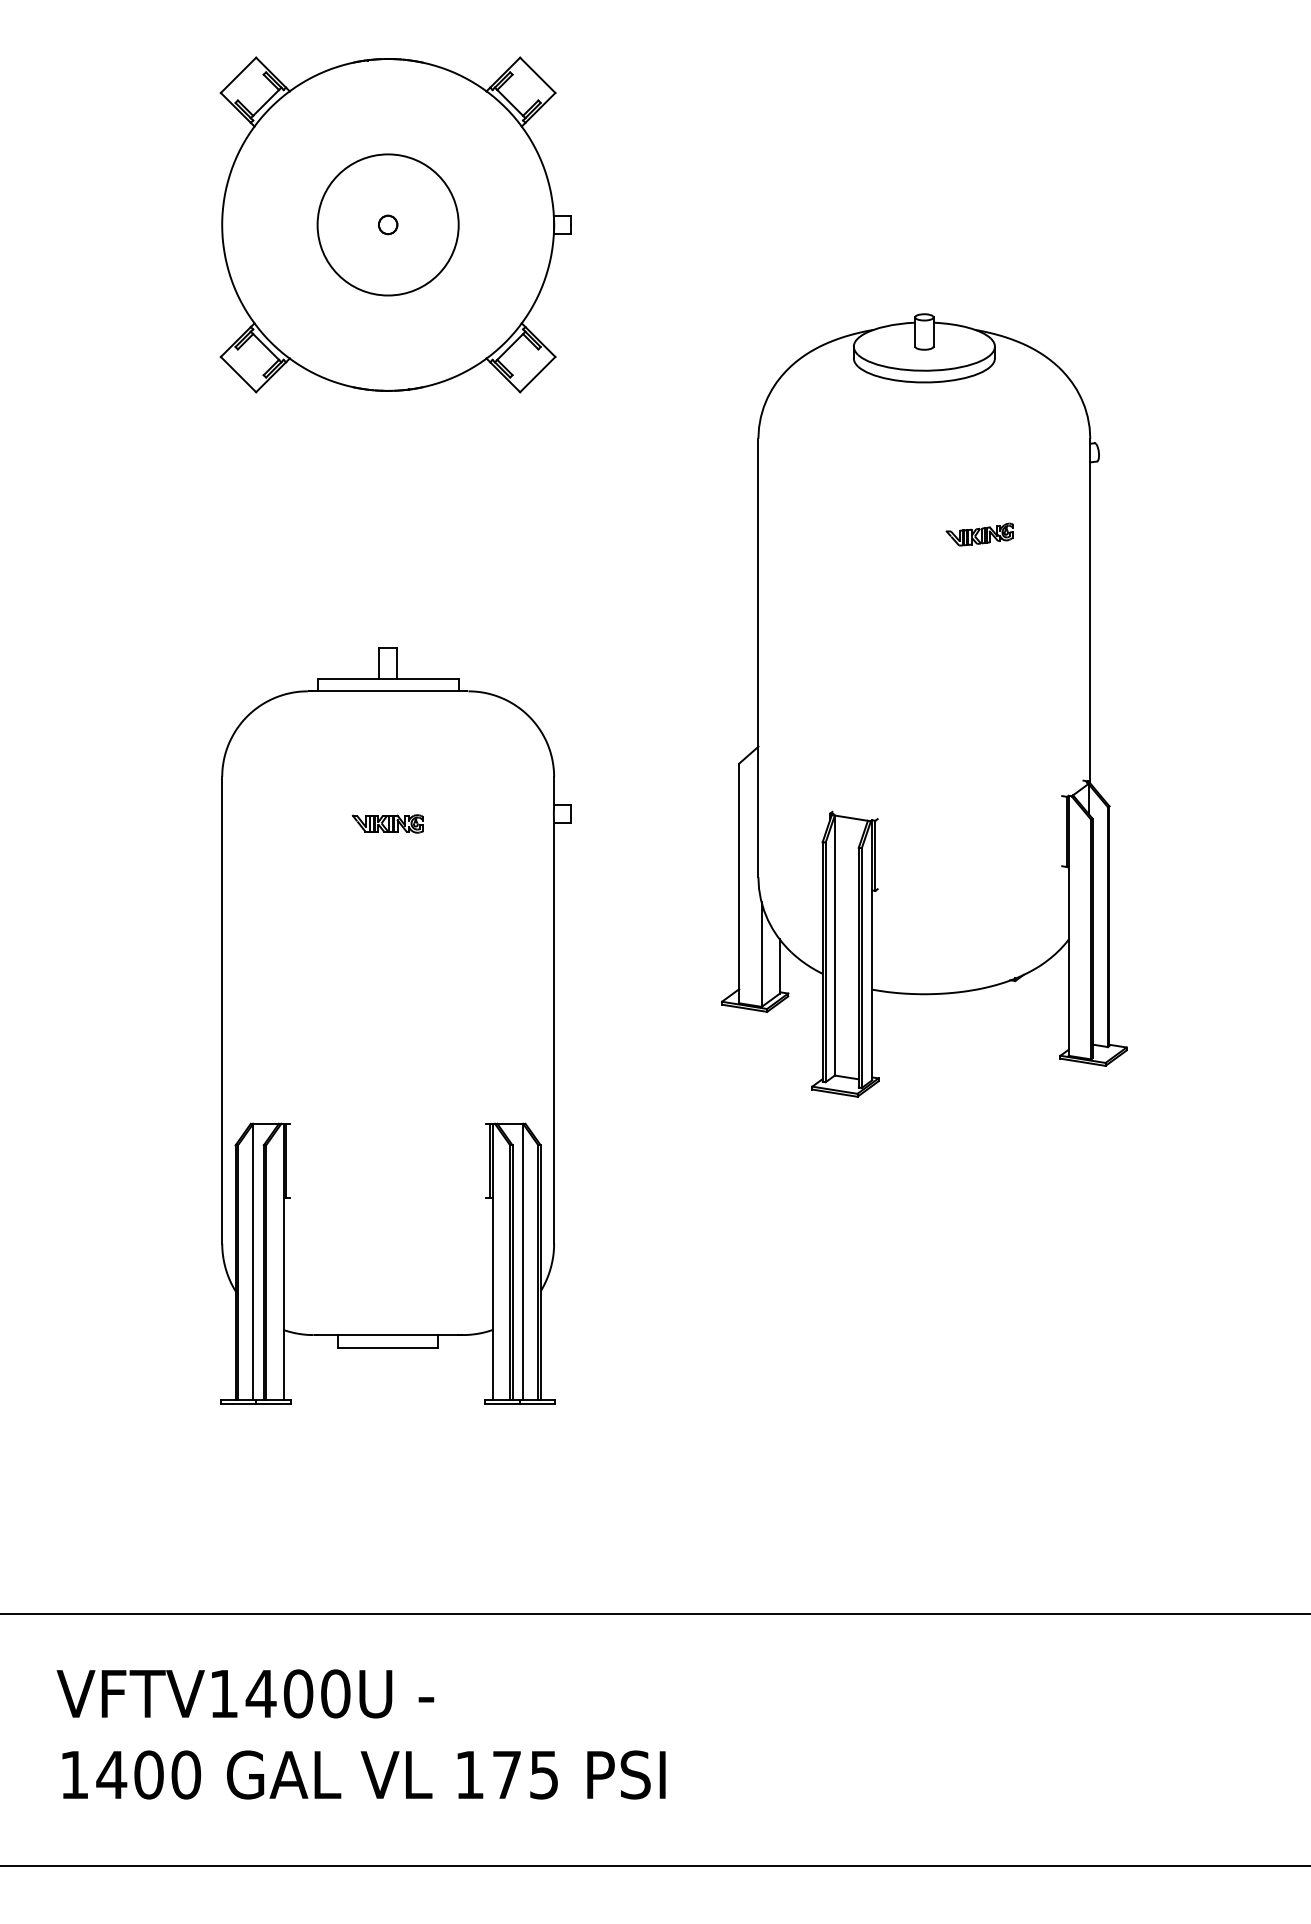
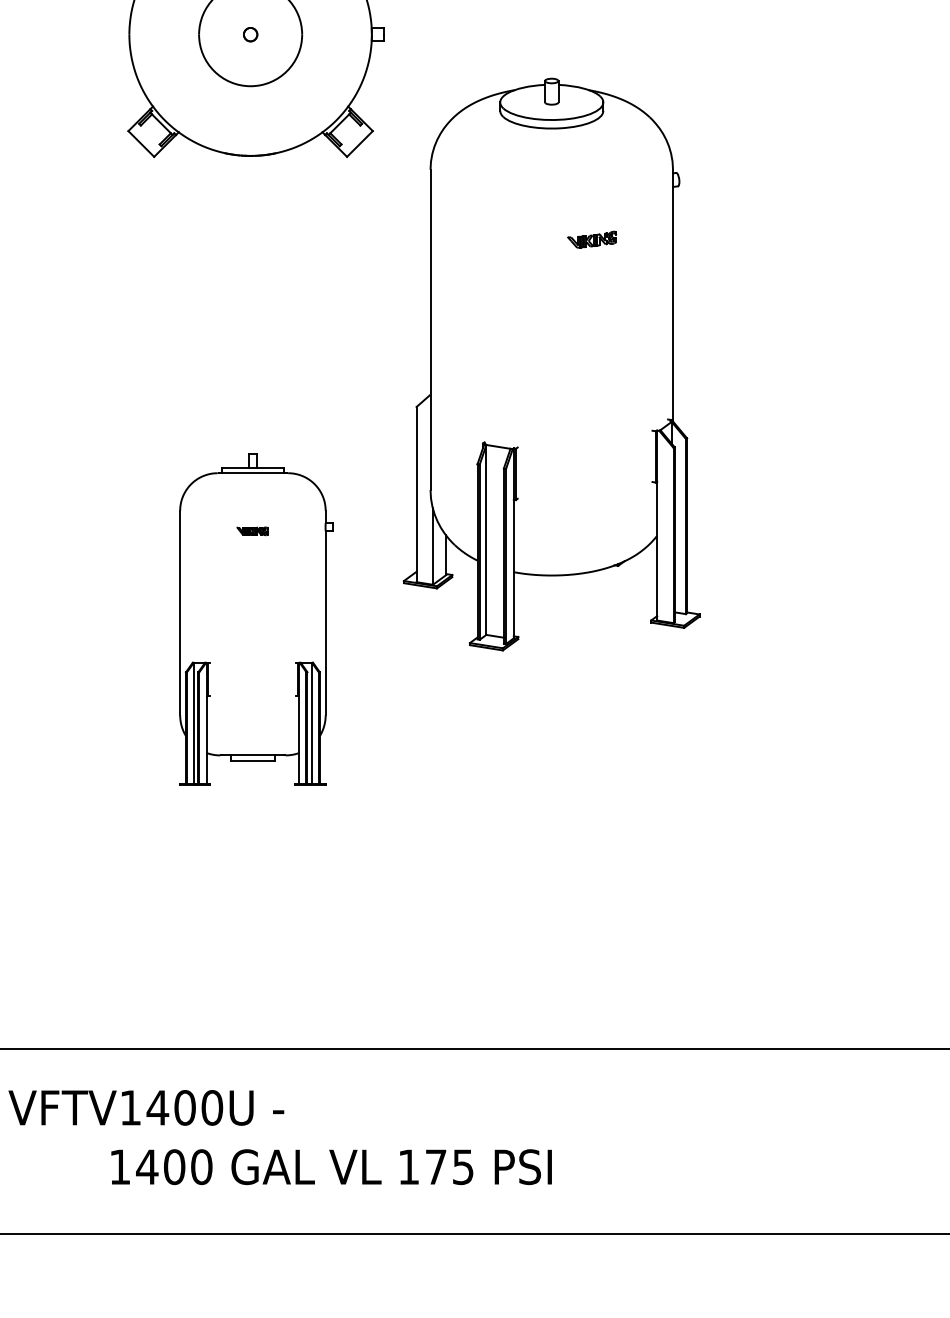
part: (924, 705) -> (551, 364), moved
part: (395, 1025) -> (255, 619), size x0.6
text: (363, 1774) -> (331, 1166), moved

